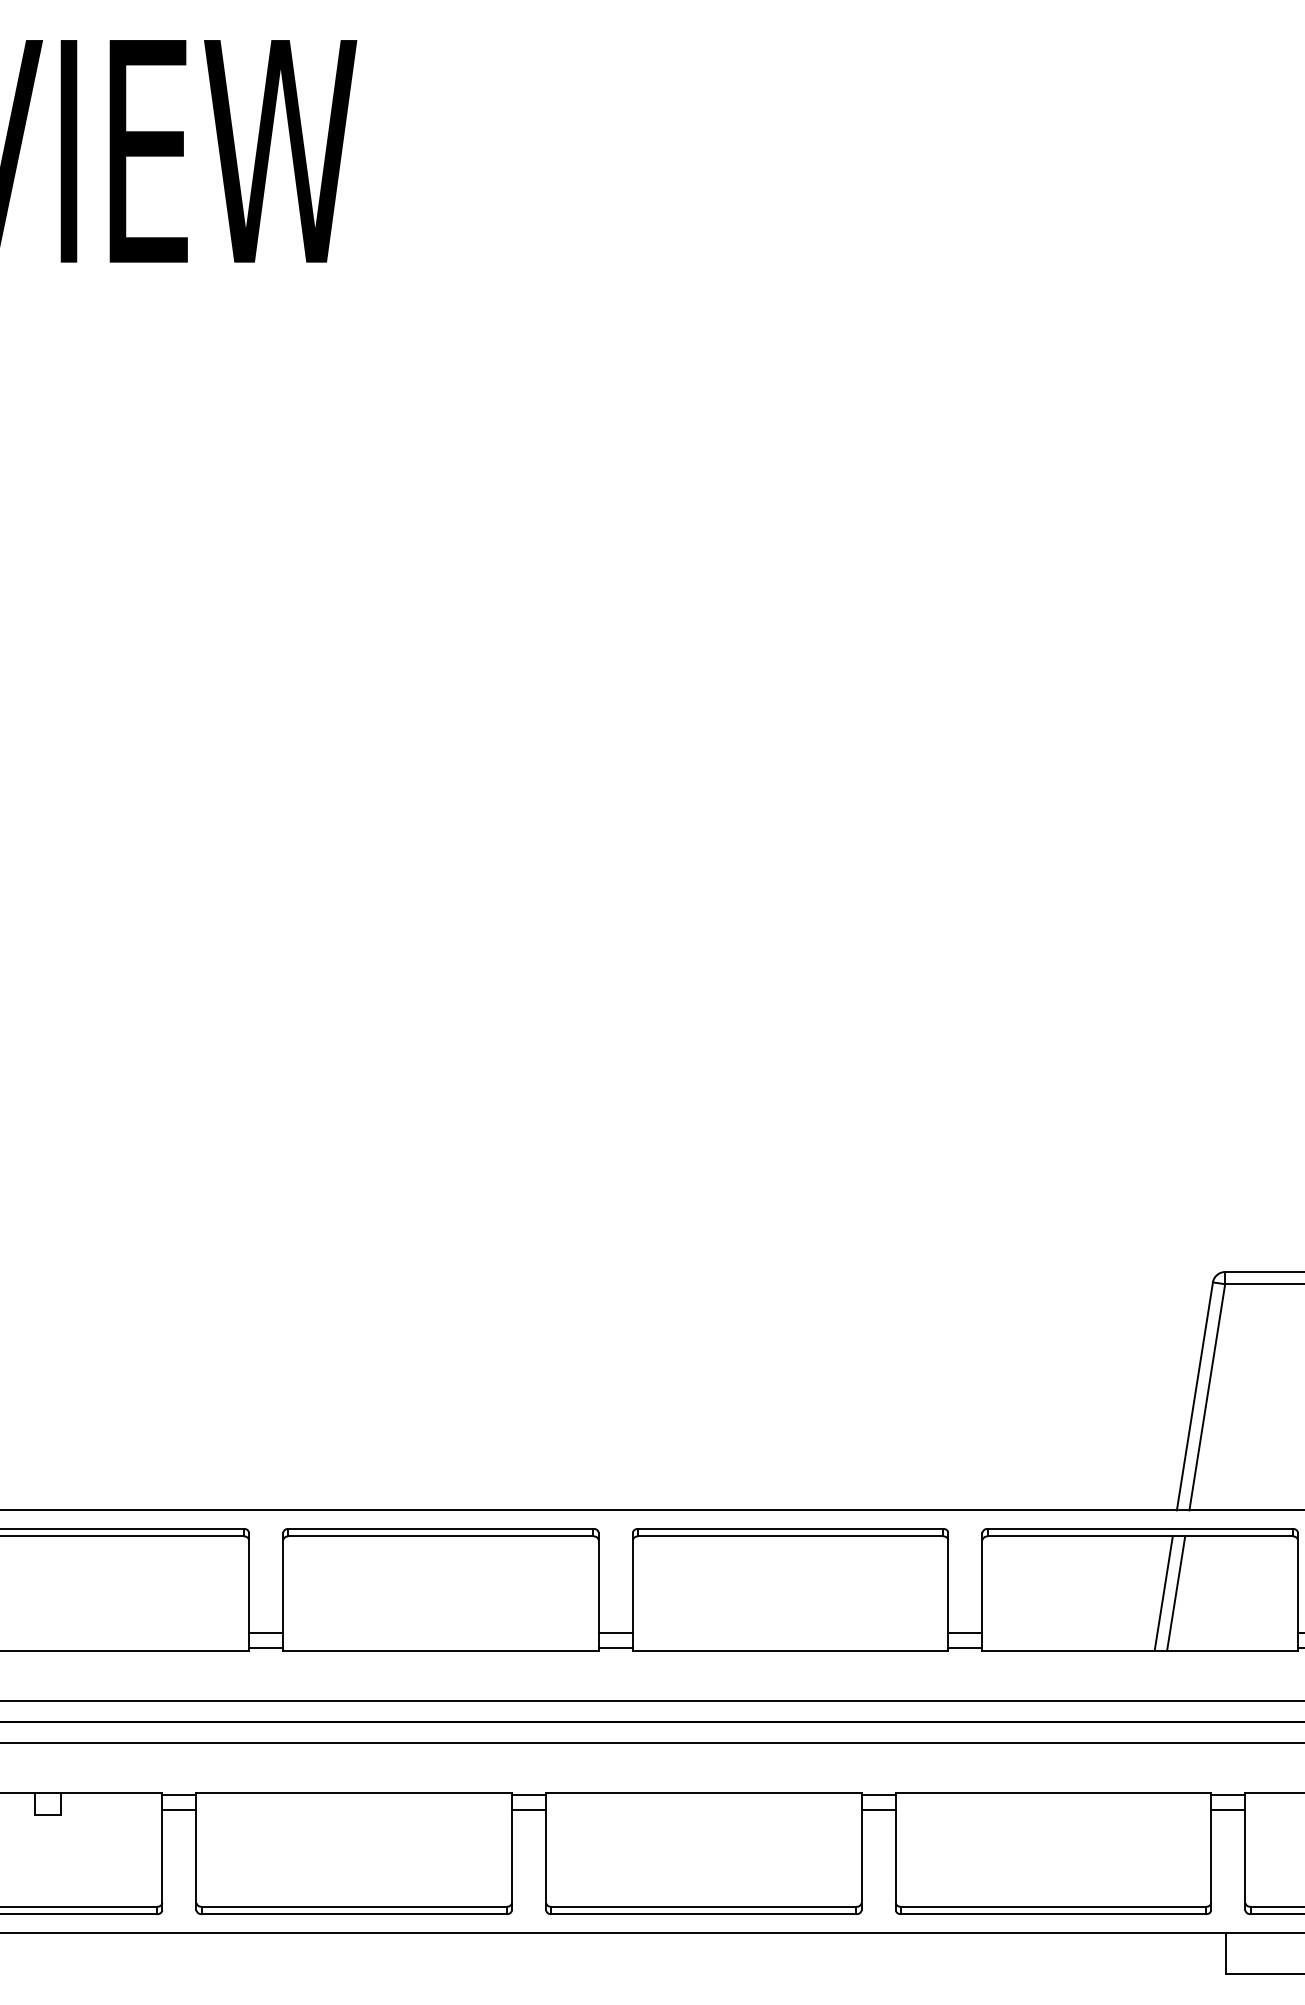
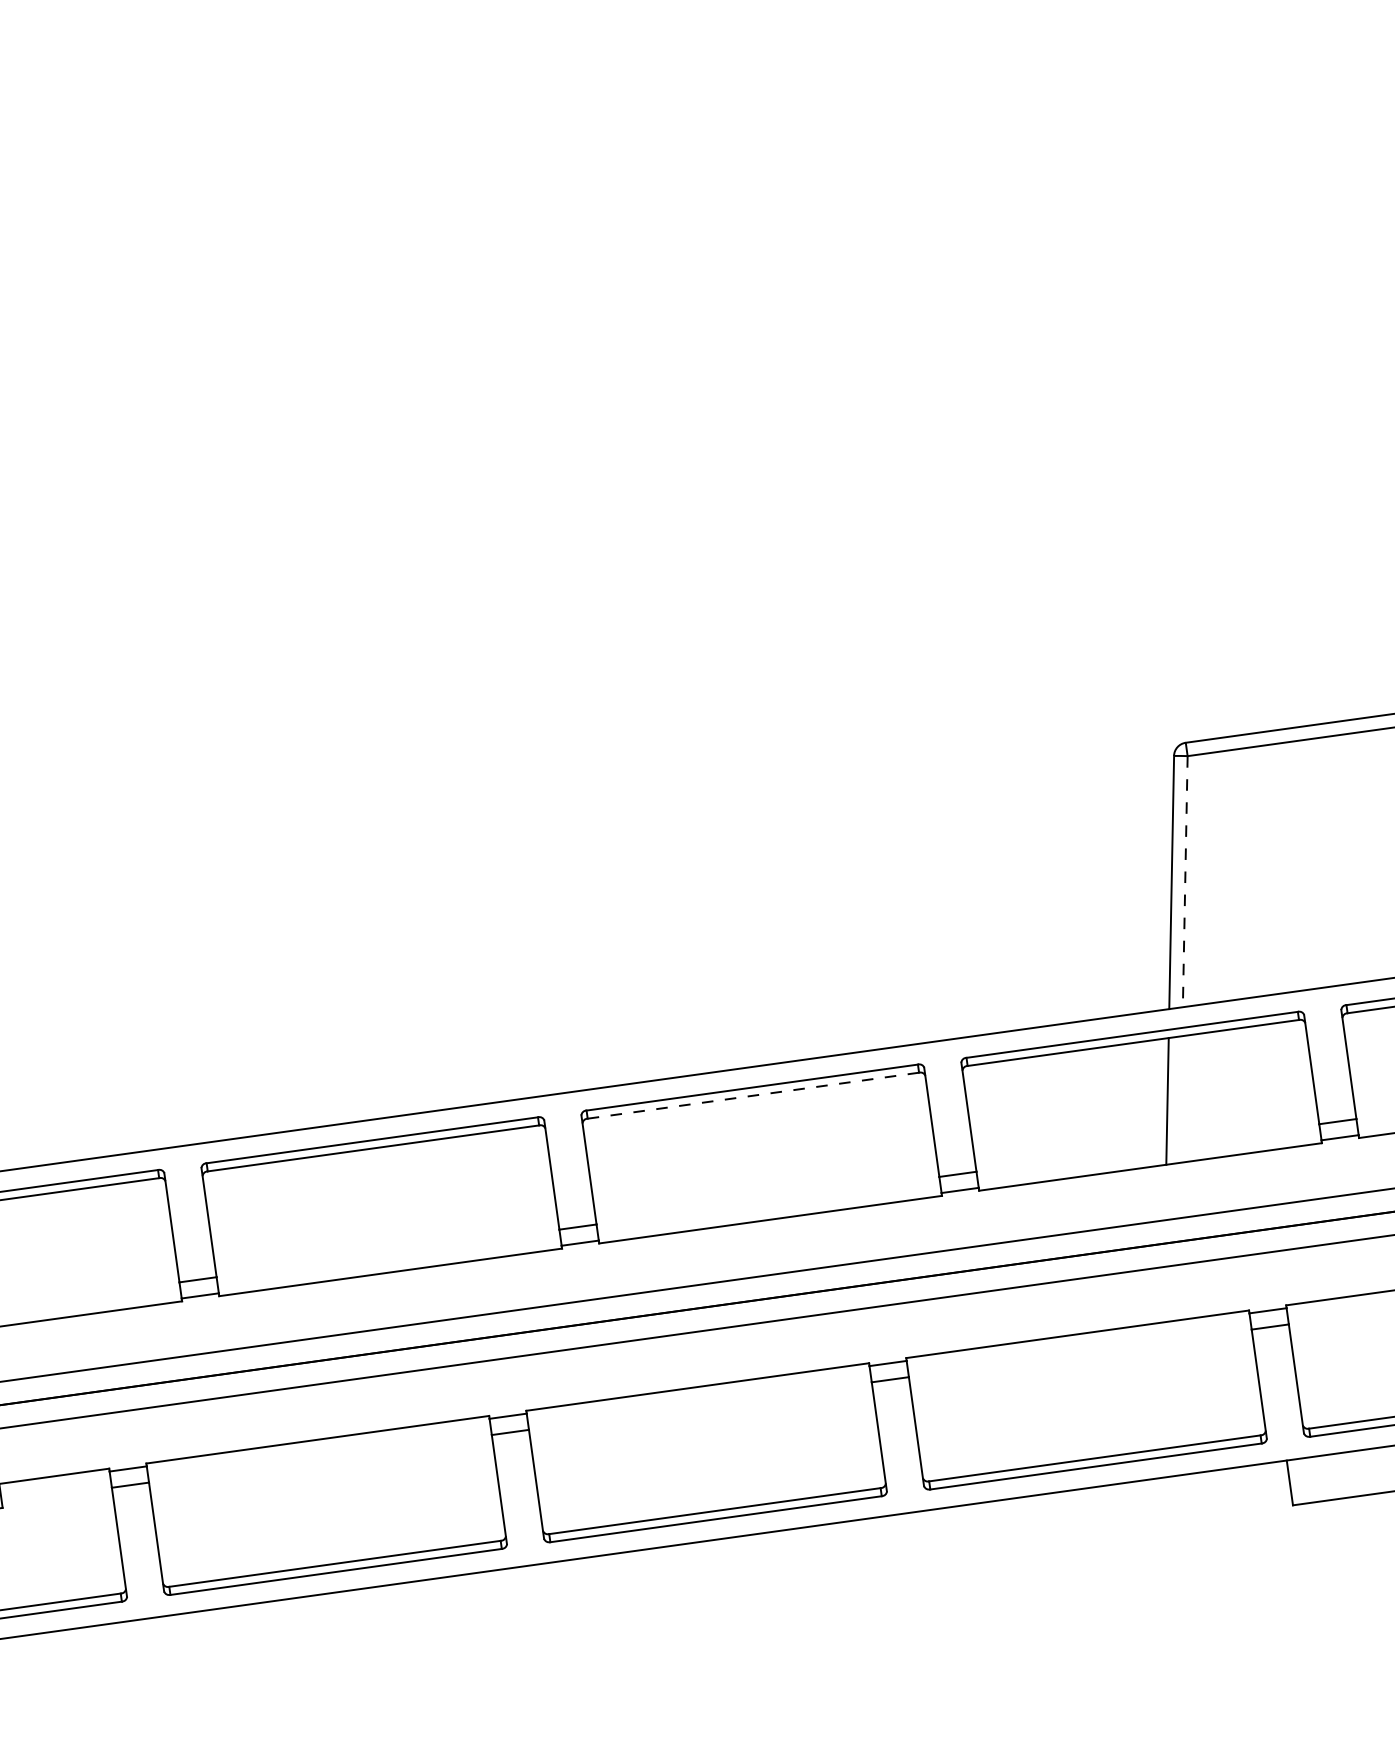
line: (1207, 1397) -> (1185, 881), solid -> dashed
line: (790, 1536) -> (753, 1095), solid -> dashed
line: (1176, 1593) -> (1181, 1099), removed

